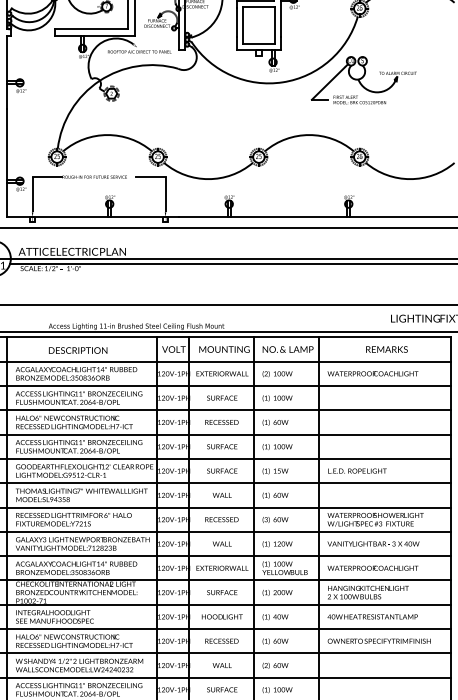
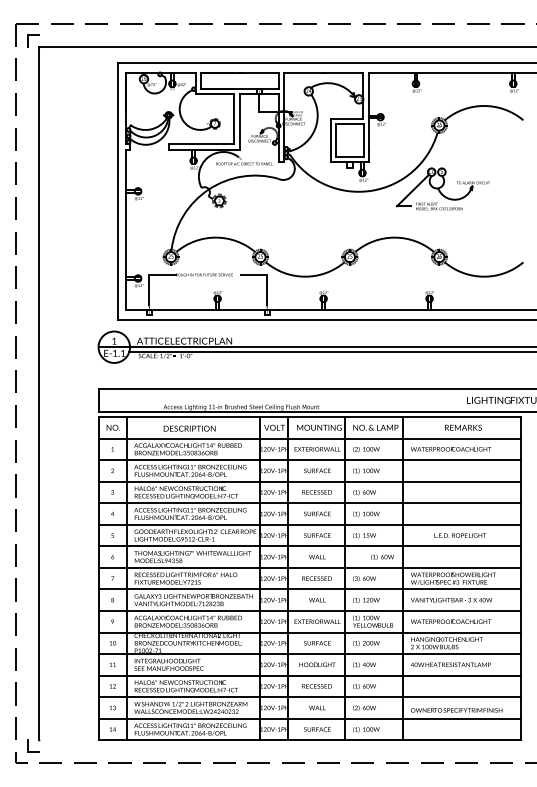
text: (357, 471) -> (460, 535), moved
text: (275, 494) -> (382, 556), moved
text: (379, 641) -> (456, 710), moved

